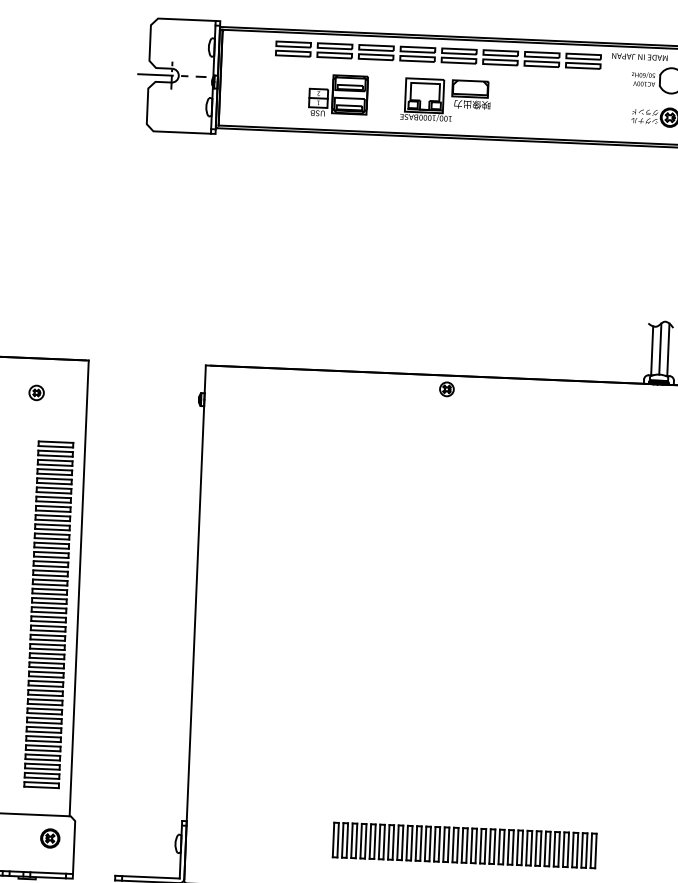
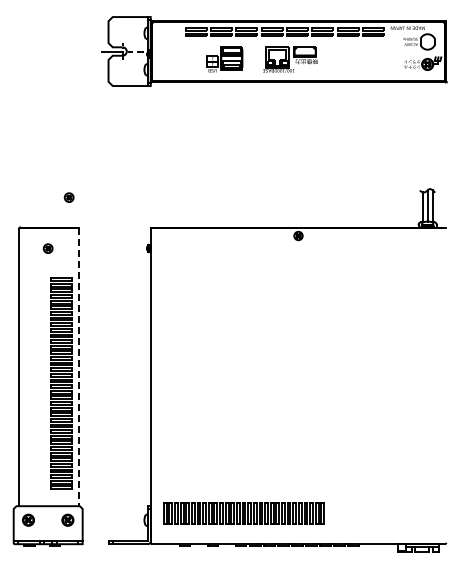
part: (73, 310) -> (68, 197), added
line: (79, 589) -> (79, 367), solid -> dashed
part: (463, 844) -> (243, 513), moved

